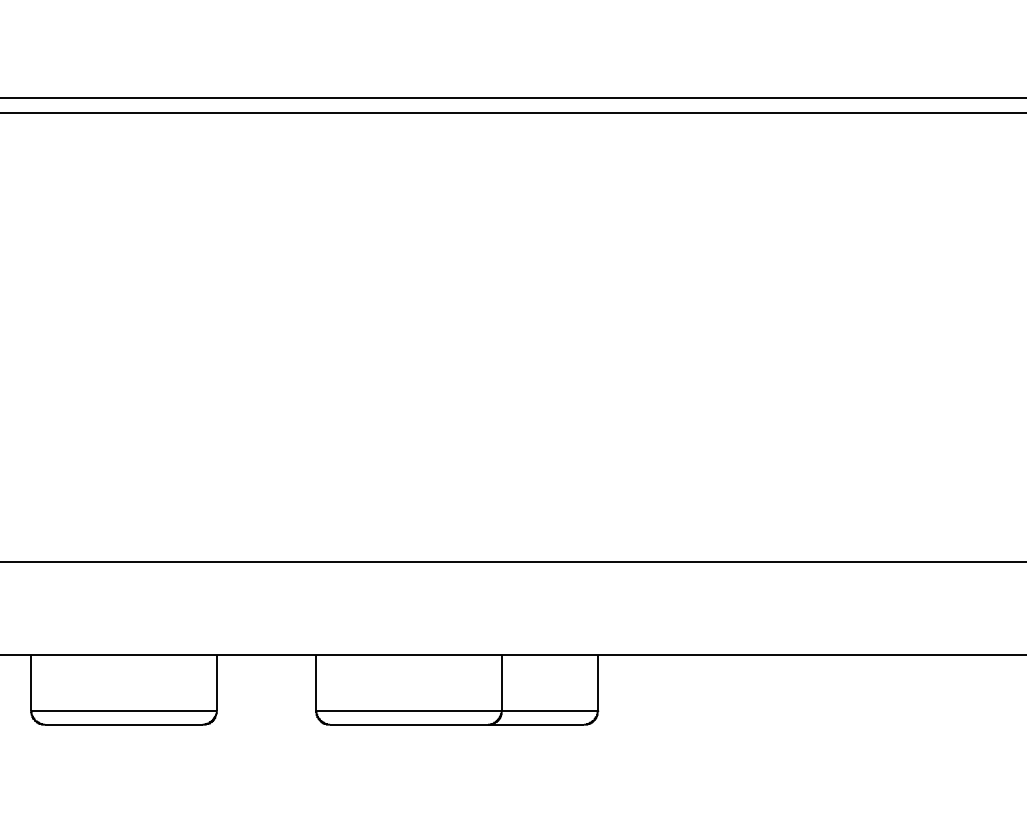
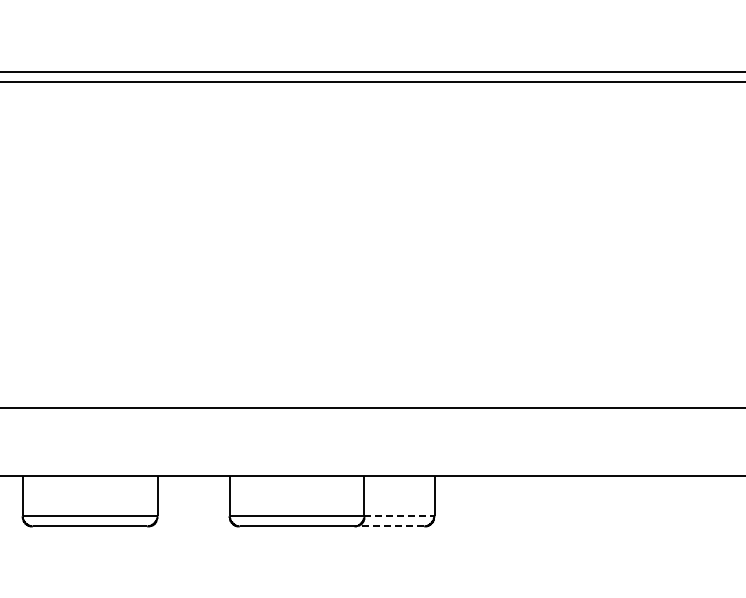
line: (549, 710) -> (399, 516), solid -> dashed
line: (536, 724) -> (389, 526), solid -> dashed

